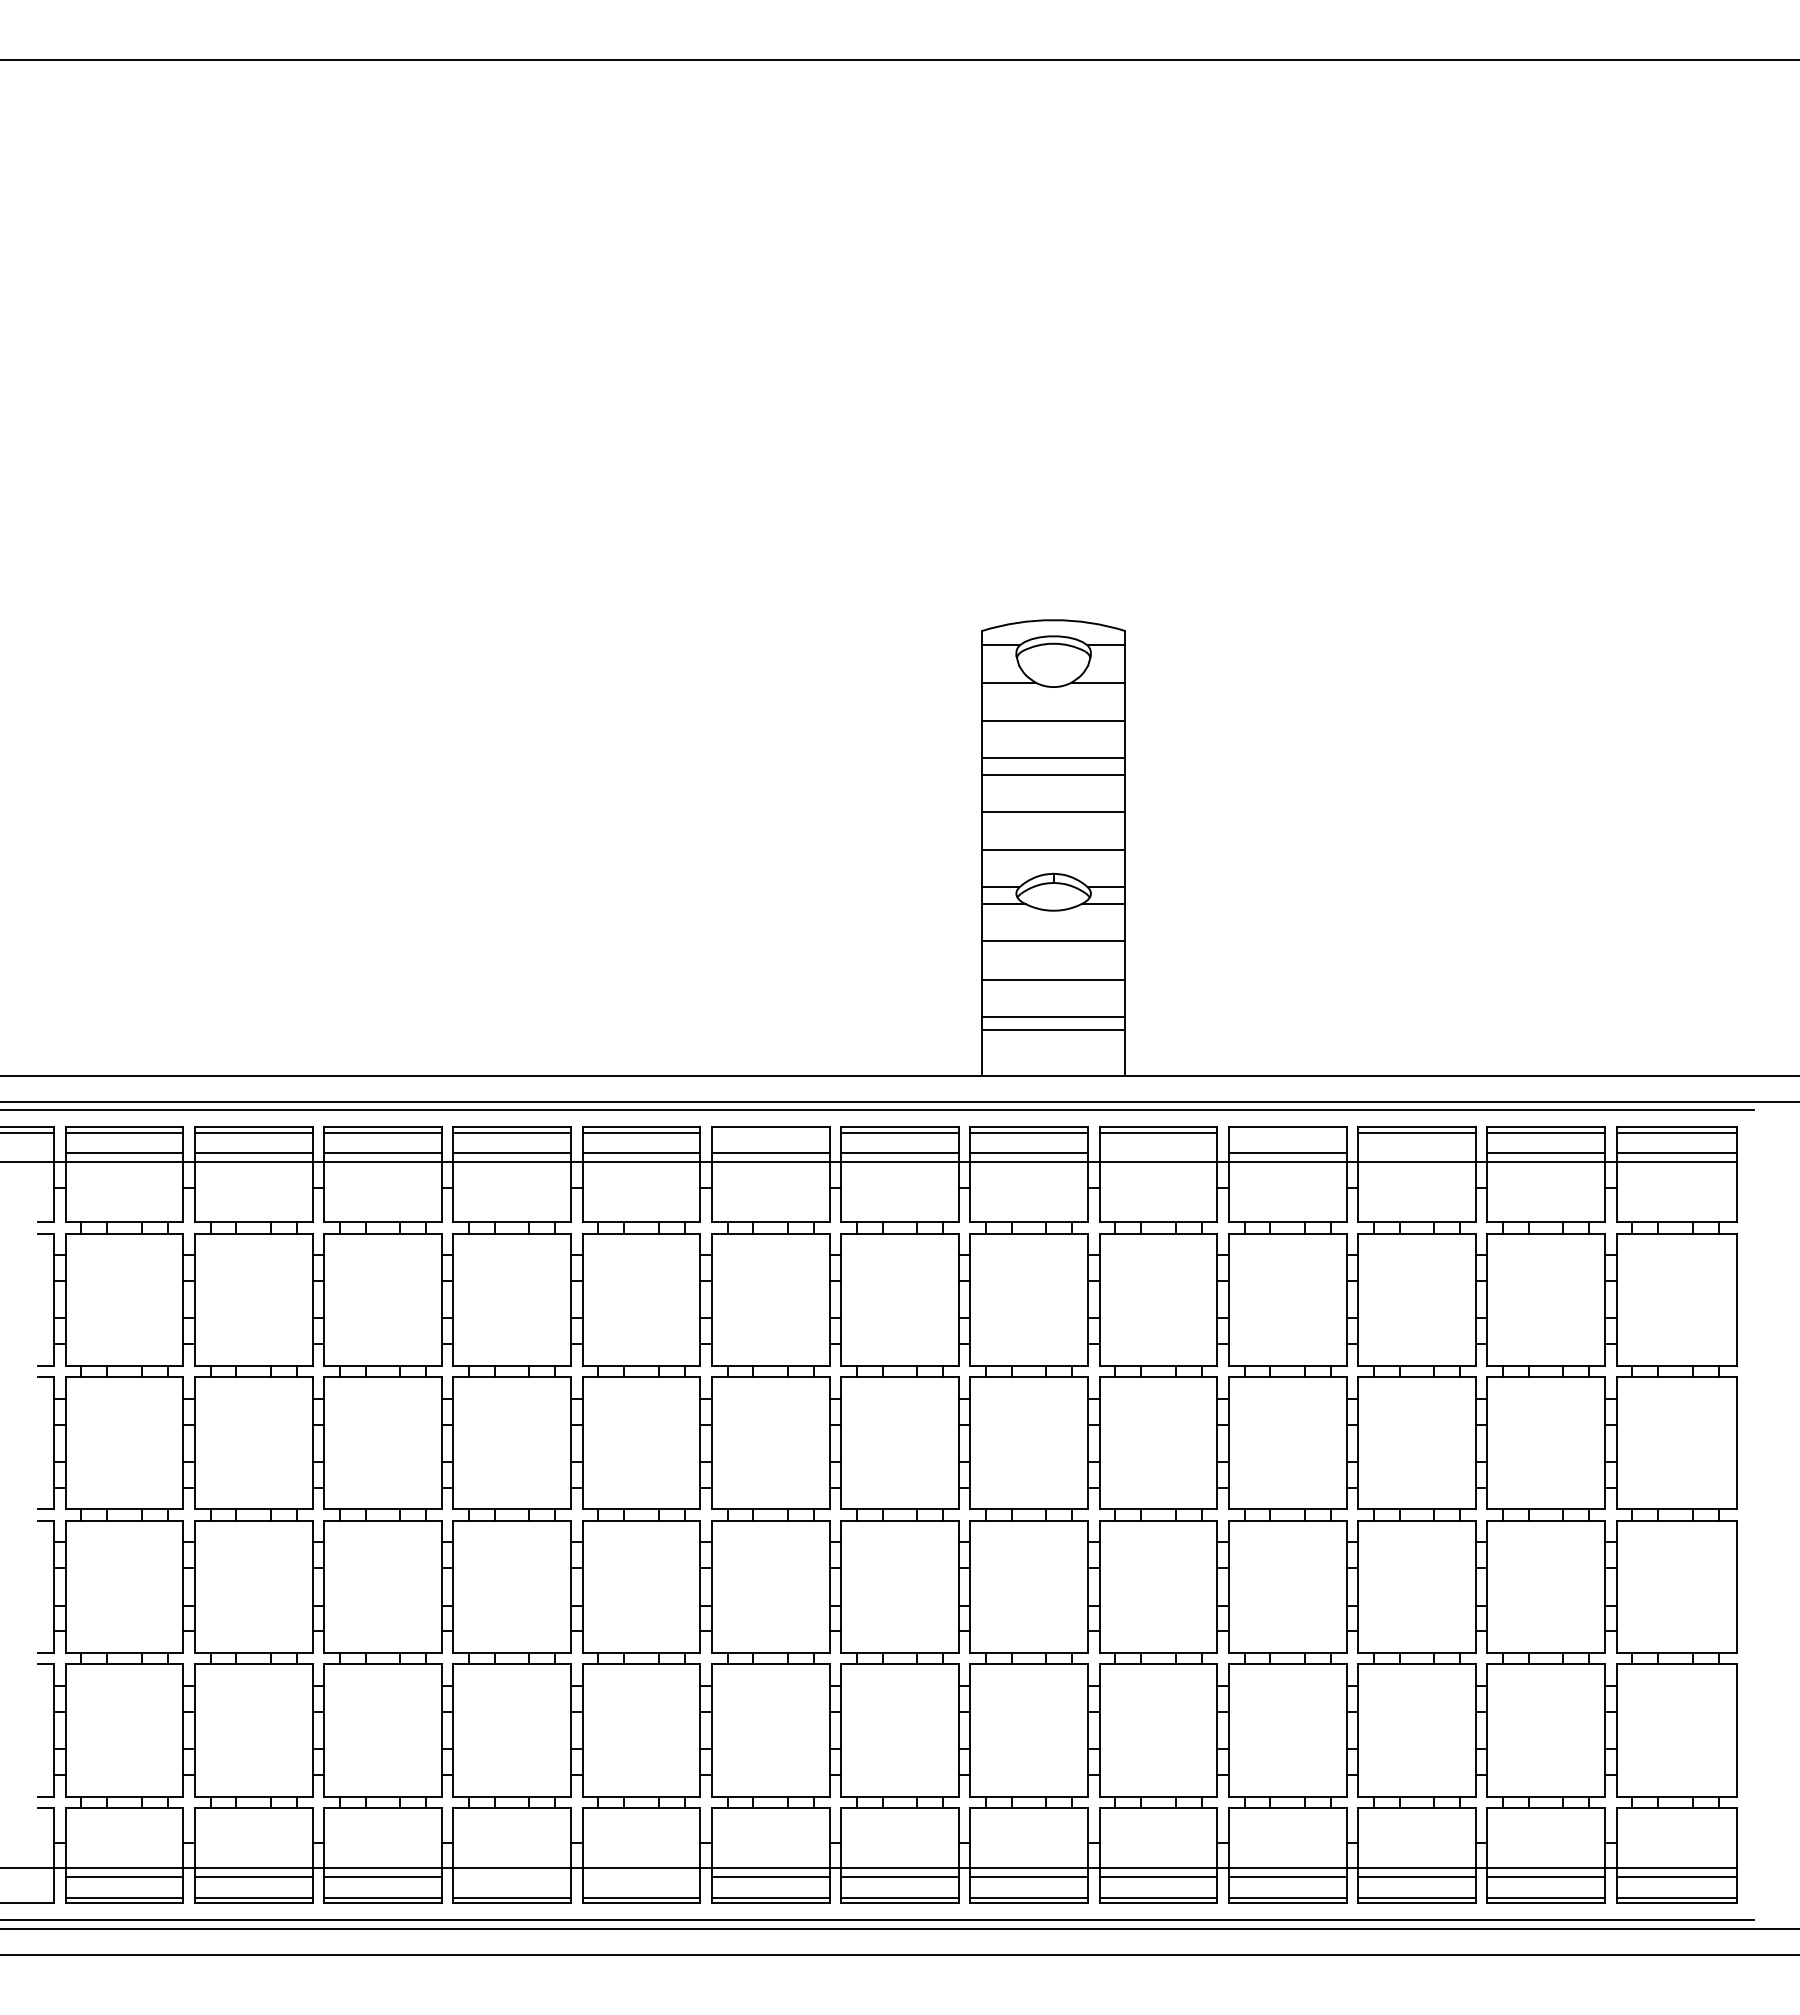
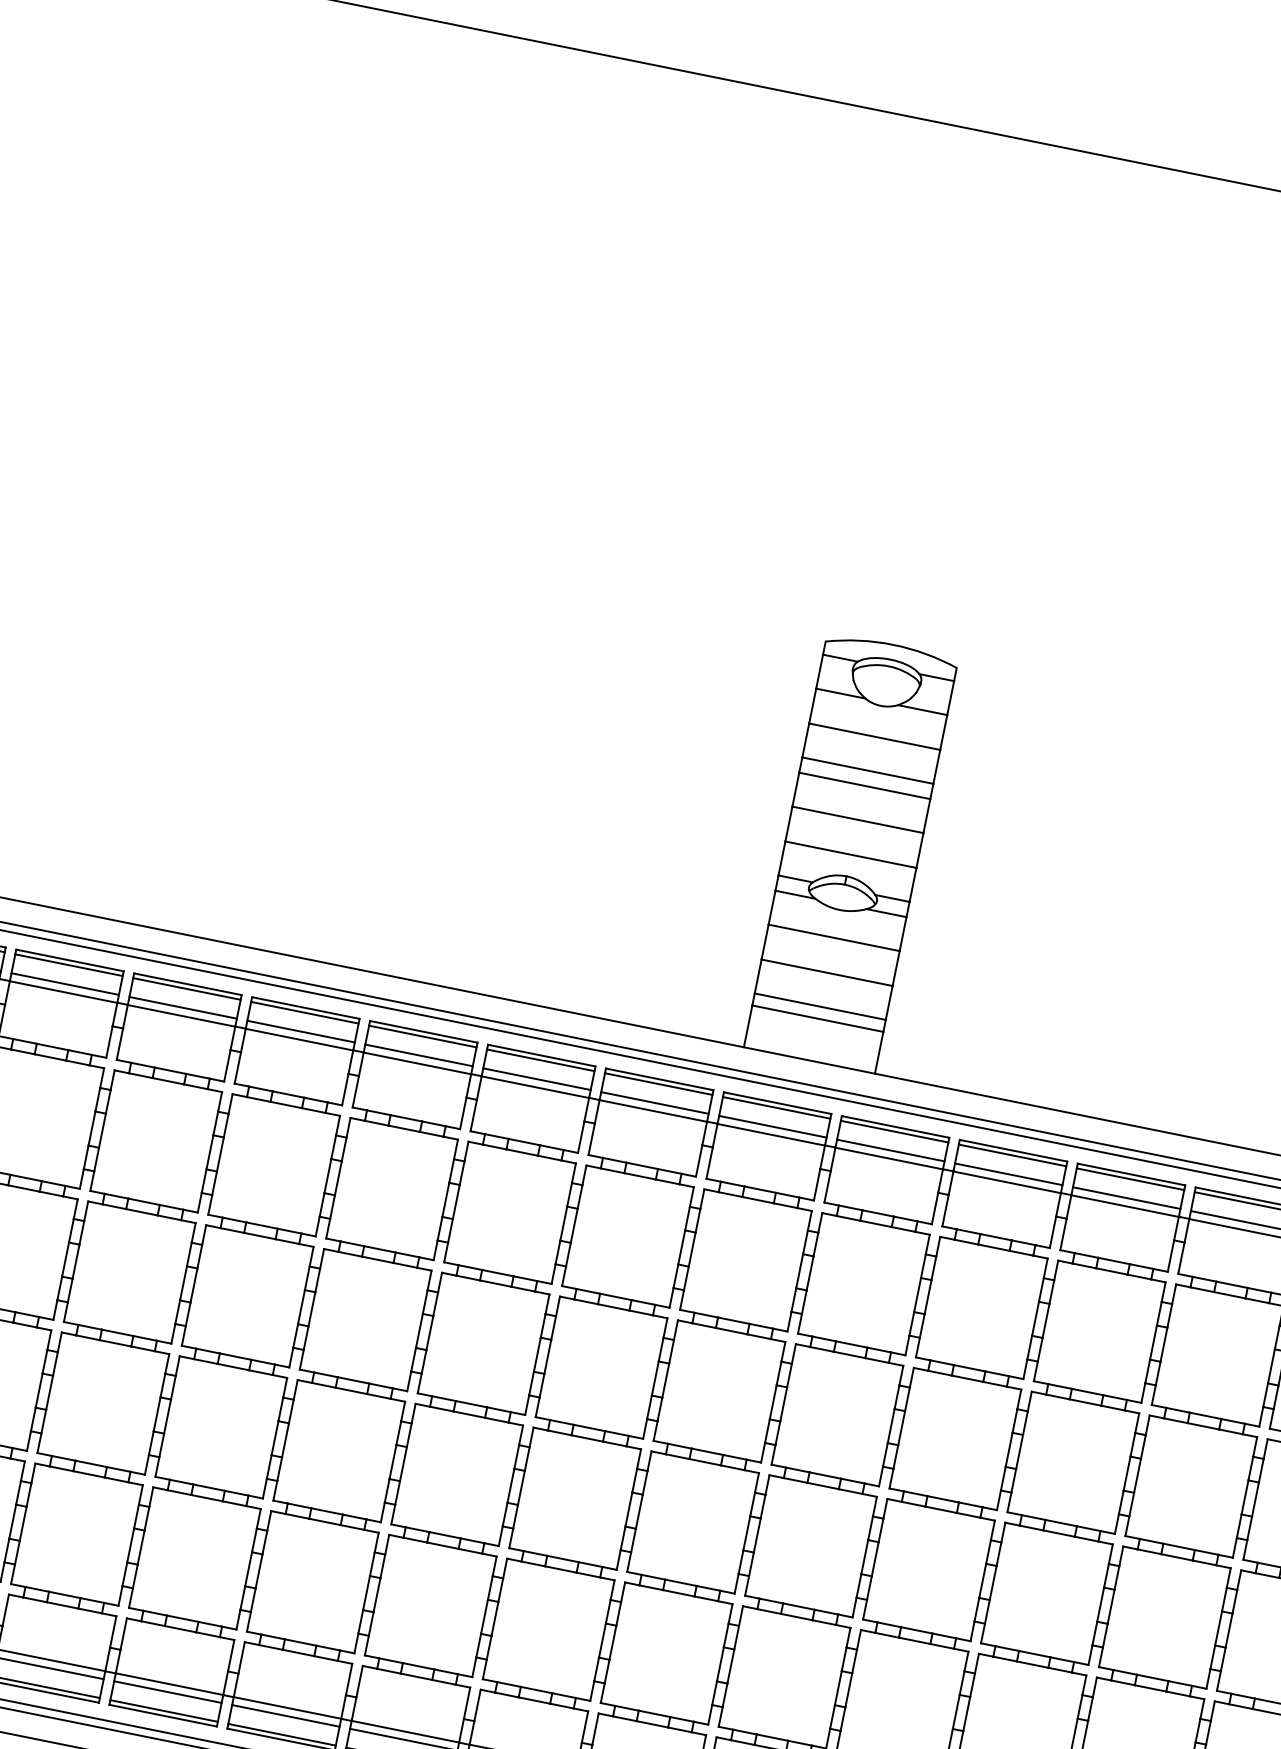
line: (770, 1132) -> (540, 1060), added
line: (1287, 1132) -> (1012, 1155), added
line: (1158, 1153) -> (890, 1150), added
line: (1416, 1153) -> (1126, 1198), added
line: (512, 1877) -> (168, 1692), added
line: (641, 1877) -> (285, 1716), added

